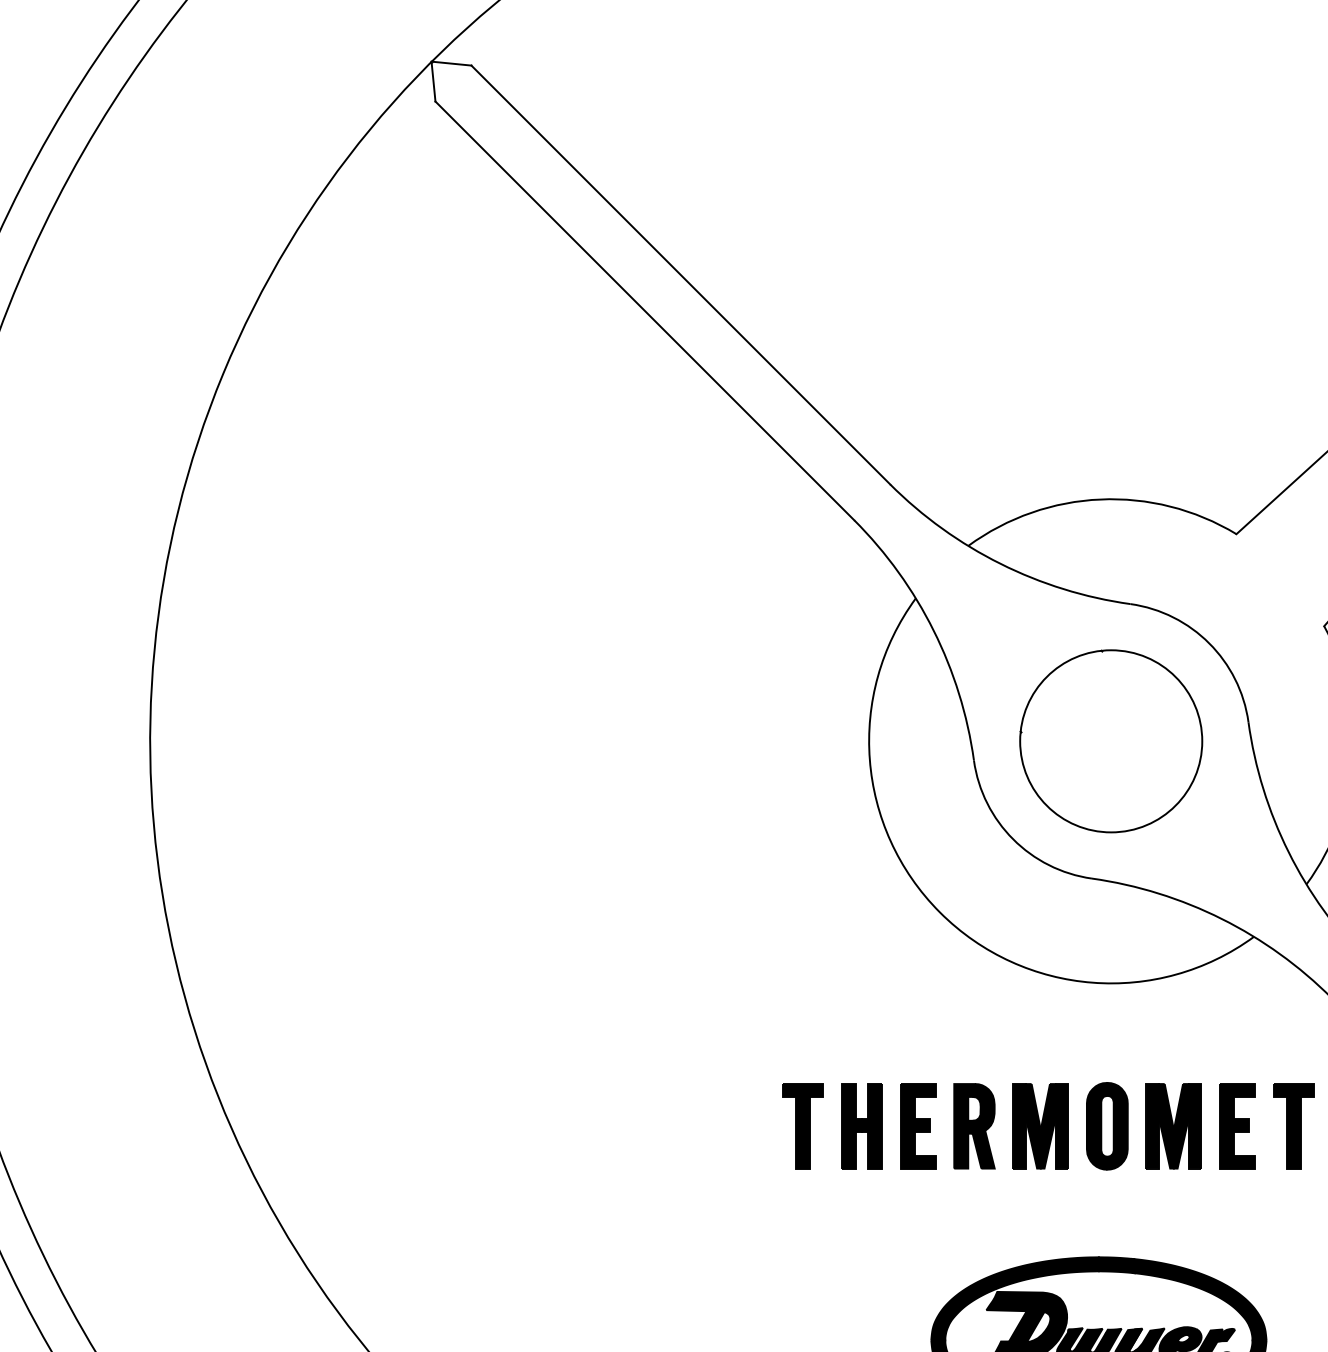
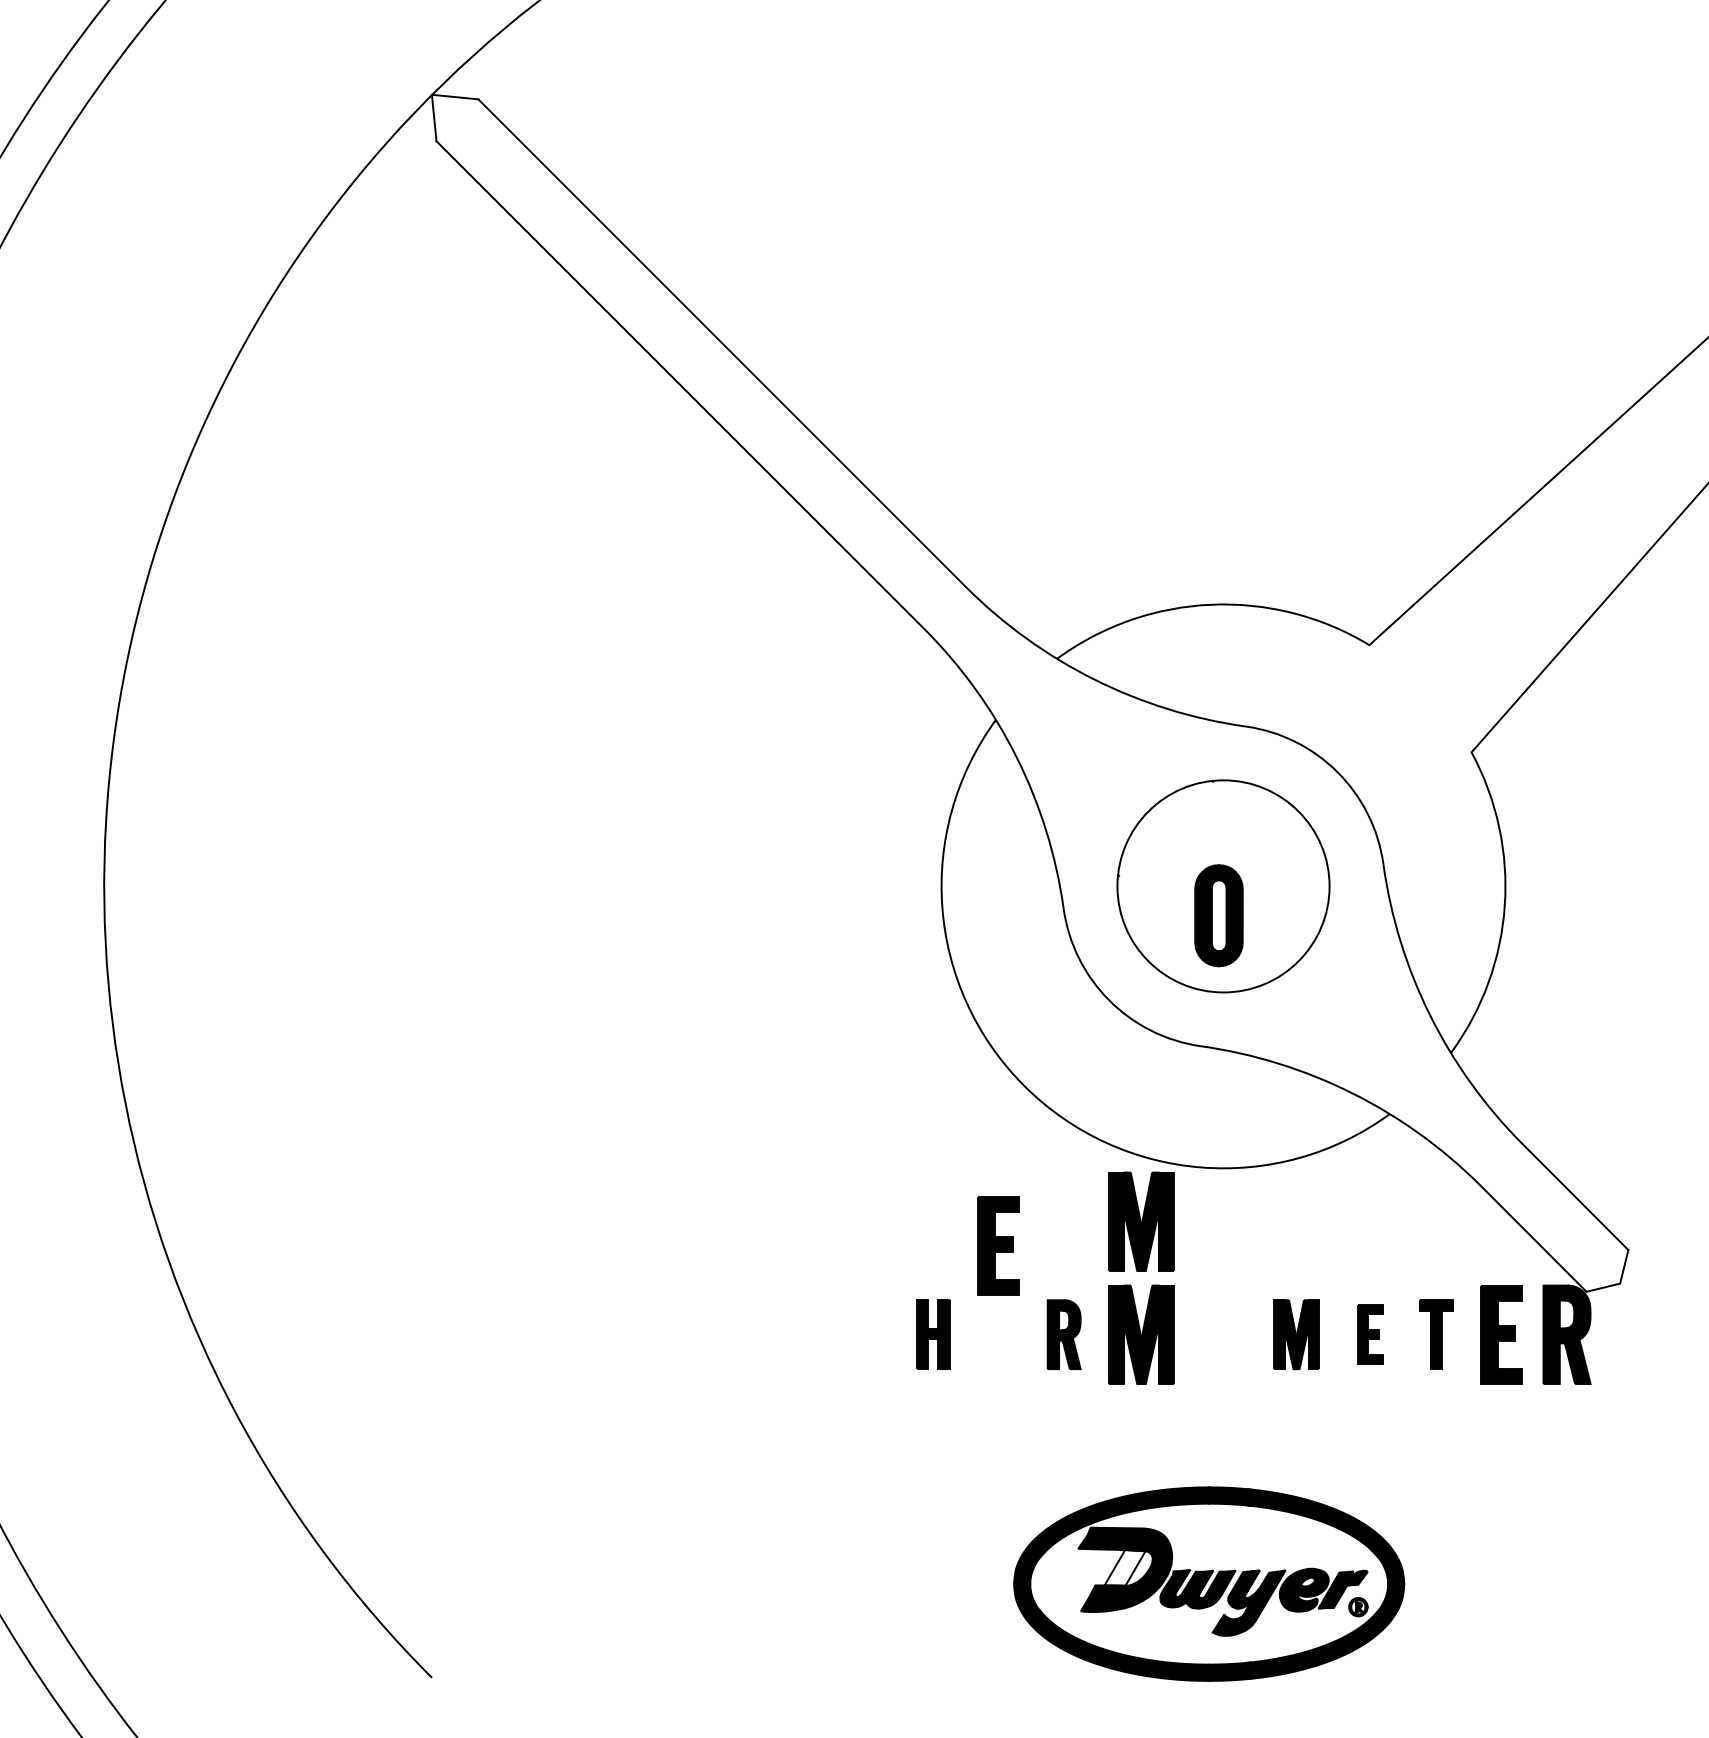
part: (1040, 1029) -> (1141, 1221), added
part: (802, 1126) -> (864, 1334), removed
part: (862, 1126) -> (933, 1334), size x0.7
part: (918, 1126) -> (998, 1245), moved
part: (973, 1126) -> (1063, 1334), size x0.7
part: (1106, 1126) -> (1218, 915), moved
part: (1173, 1126) -> (1296, 1334), size x0.7
part: (1237, 1126) -> (1370, 1334), size x0.6
part: (1294, 1126) -> (1436, 1334), size x0.7
fill: (1026, 1326) -> (1124, 1567), removed

